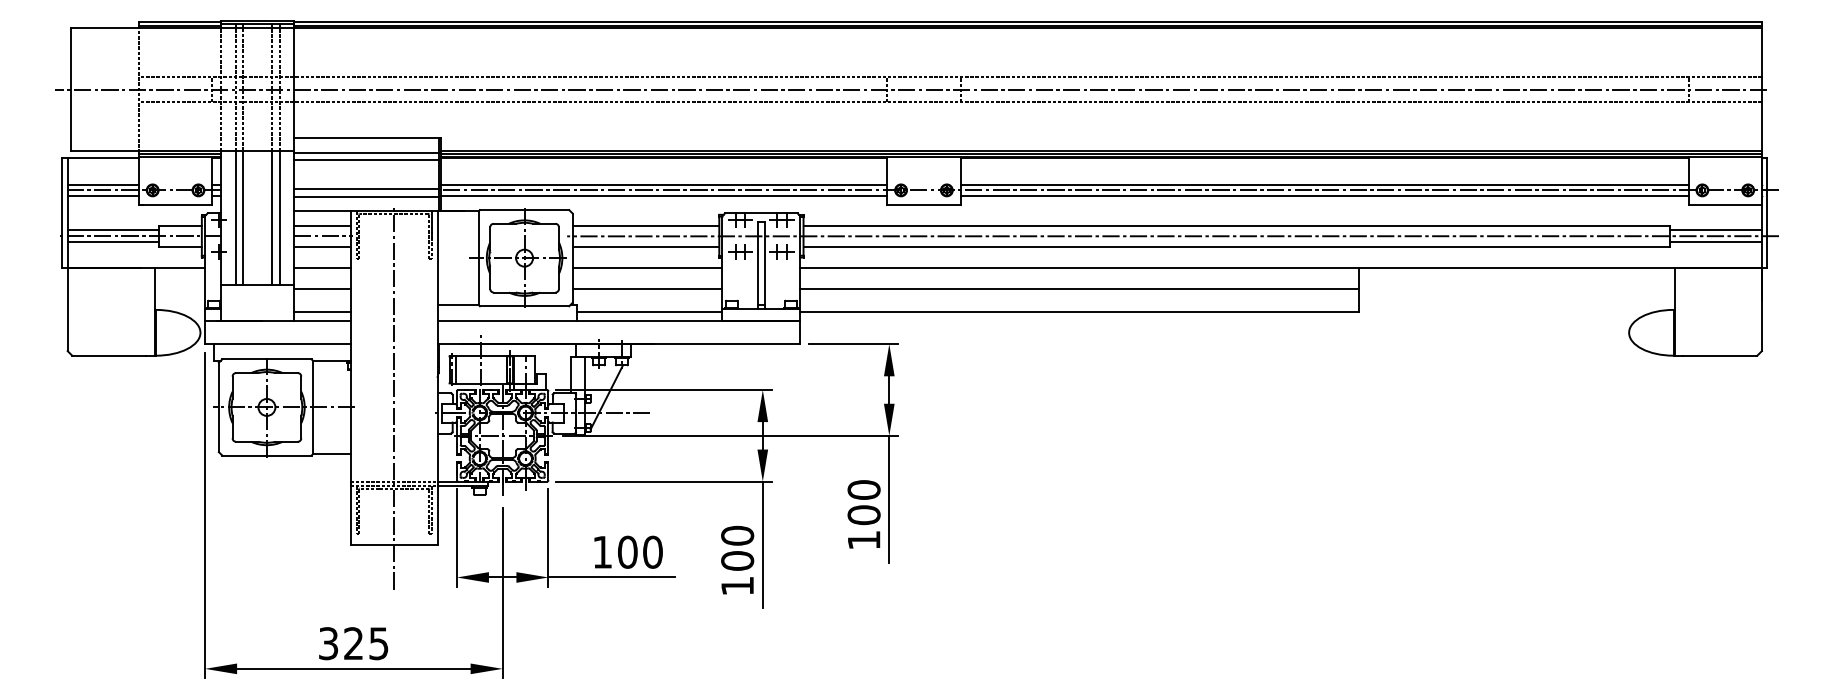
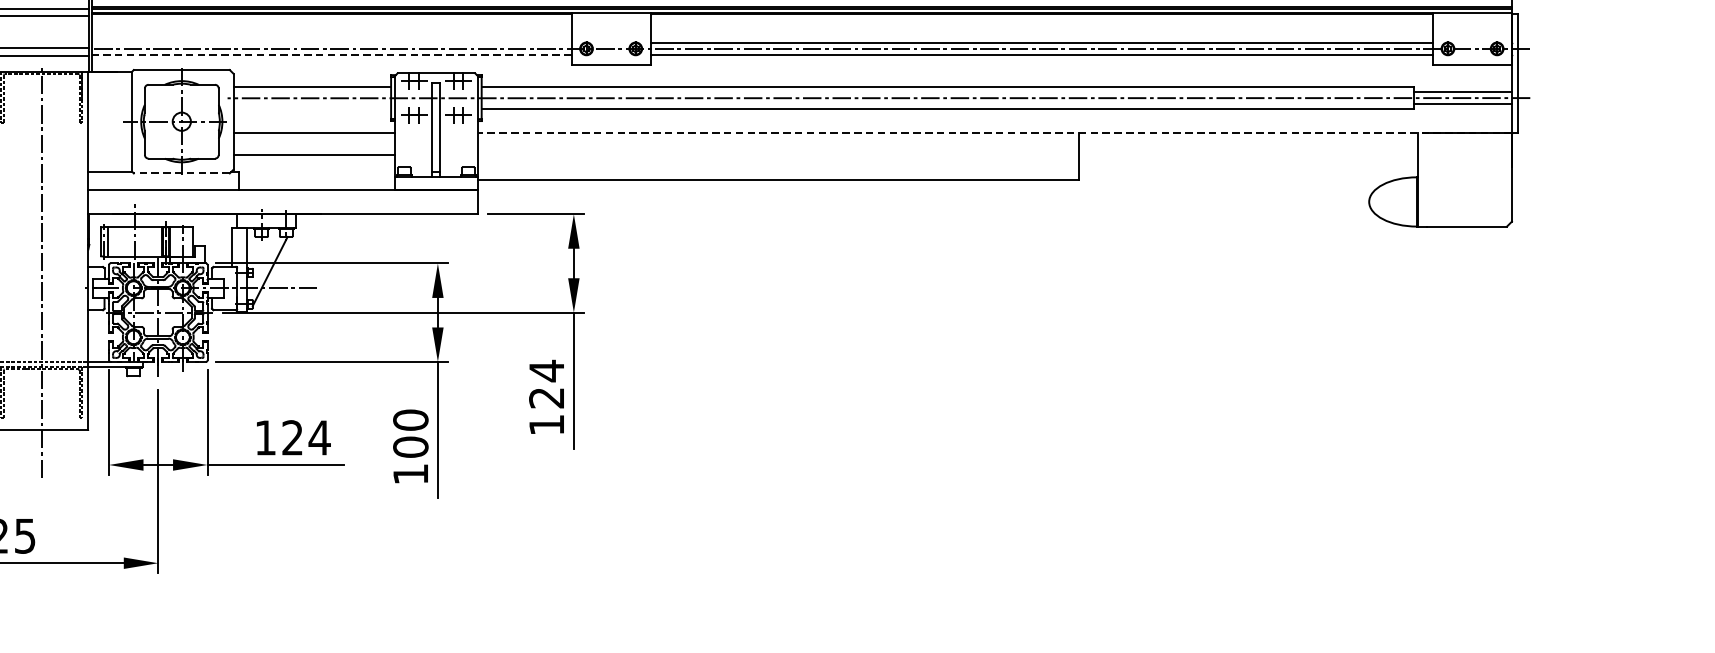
line: (664, 184) -> (332, 42), removed
line: (664, 196) -> (332, 55), solid -> dashed
line: (645, 246) -> (311, 109), removed
line: (1281, 268) -> (995, 132), solid -> dashed
line: (1079, 289) -> (778, 155), removed
line: (524, 306) -> (181, 173), solid -> dashed
line: (649, 312) -> (316, 180), removed
text: (863, 502) -> (546, 384), 100 -> 124
text: (640, 551) -> (306, 437), 100 -> 124

